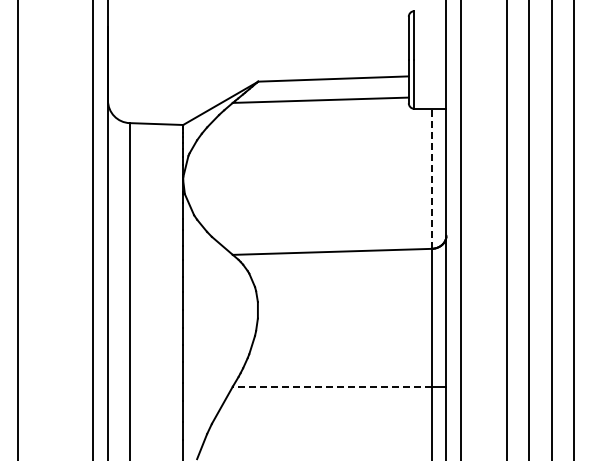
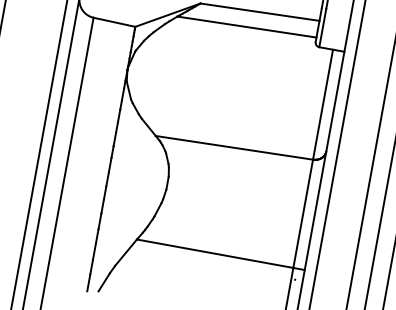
line: (431, 178) -> (322, 104), dashed -> solid
line: (332, 386) -> (215, 253), dashed -> solid

